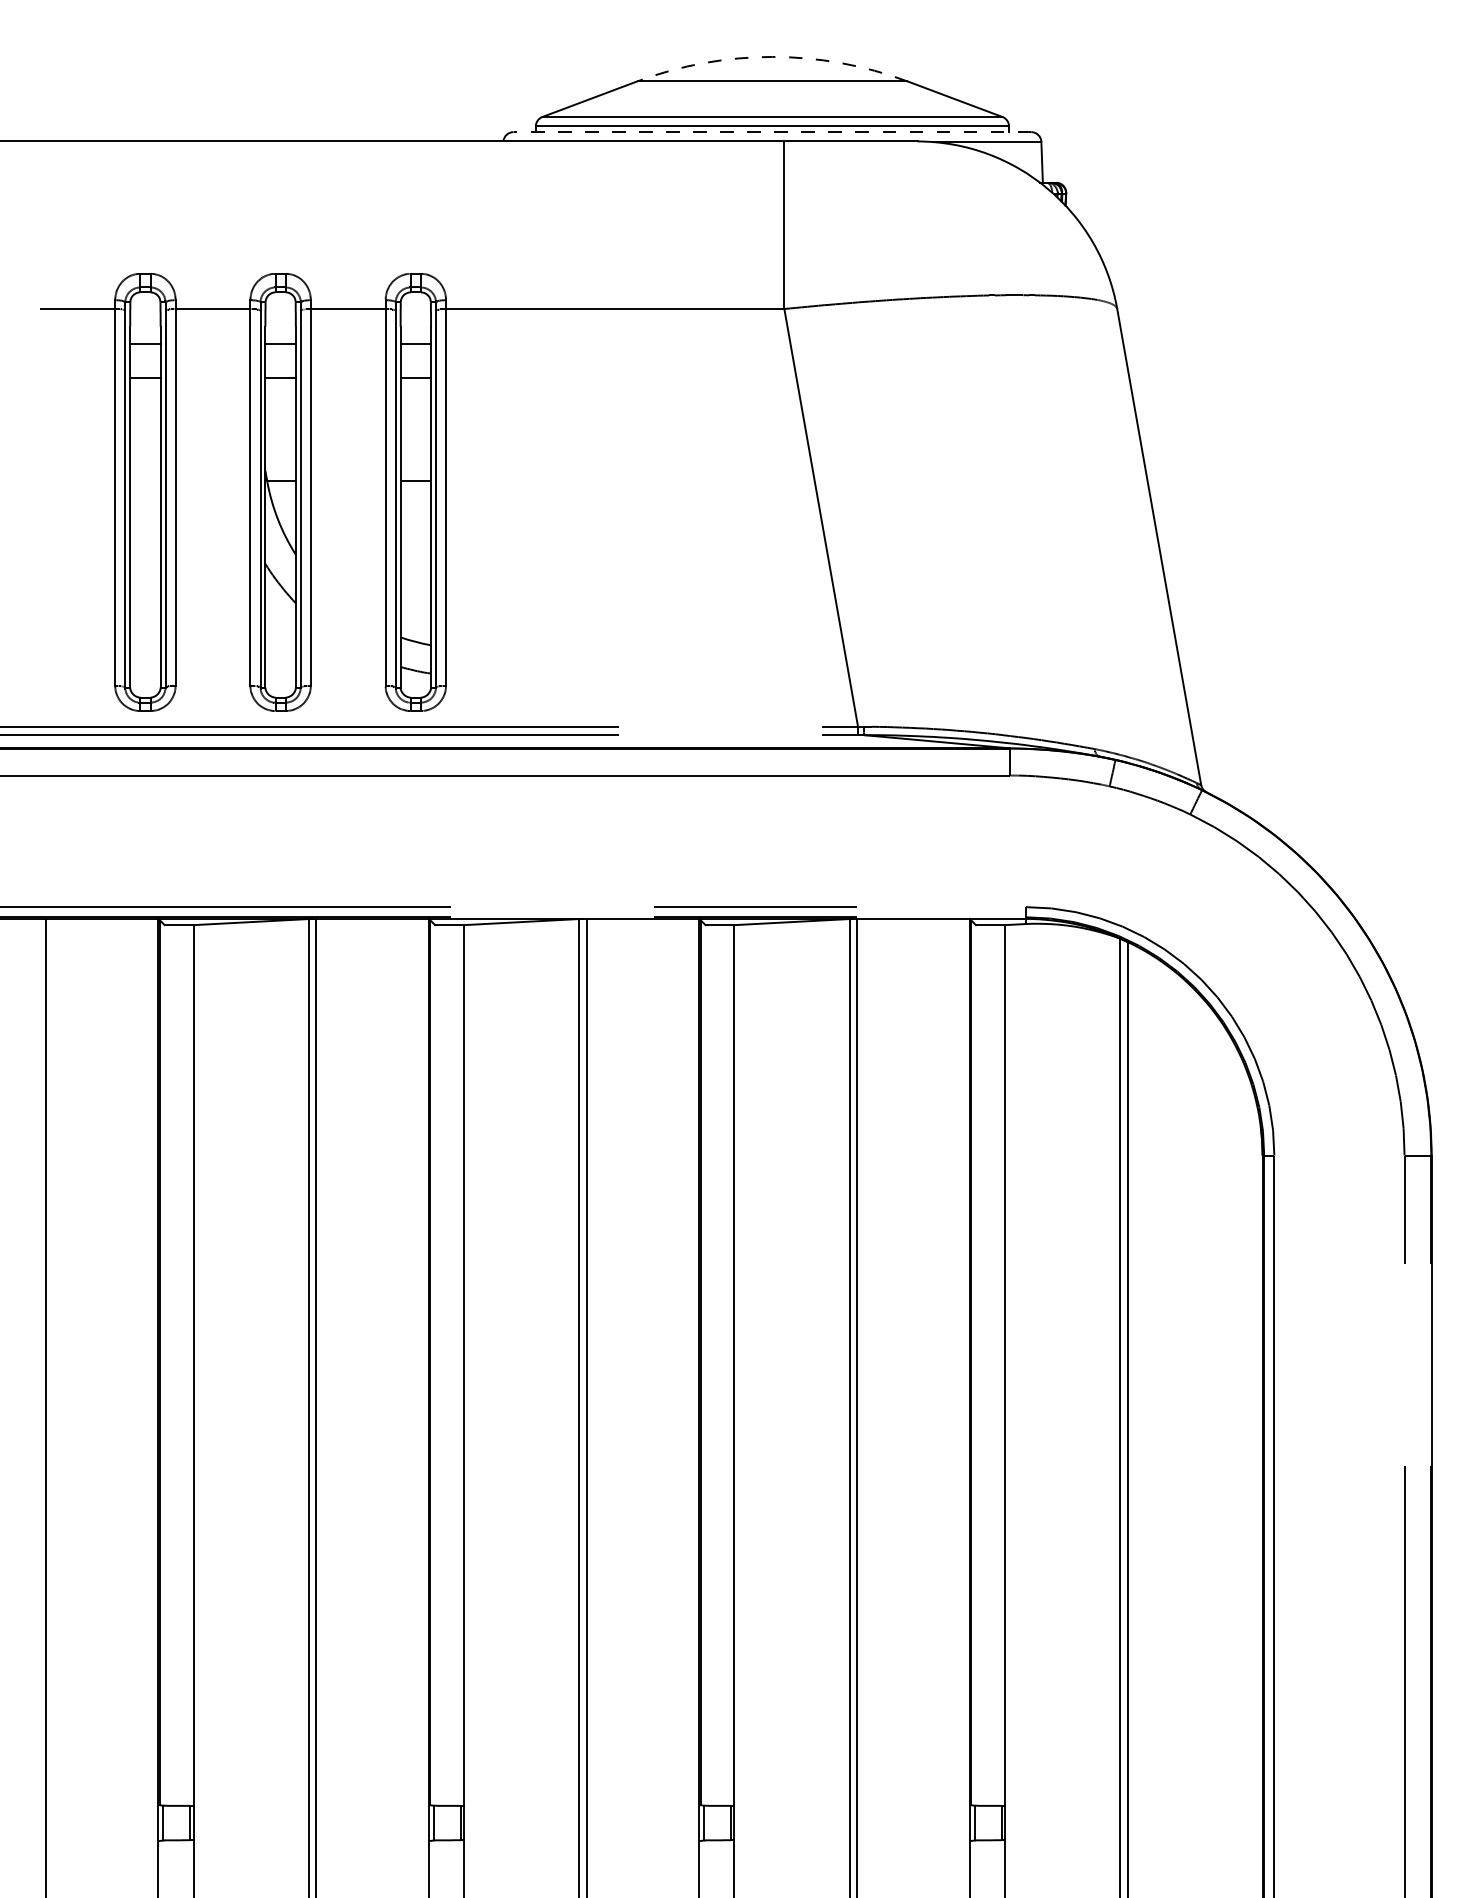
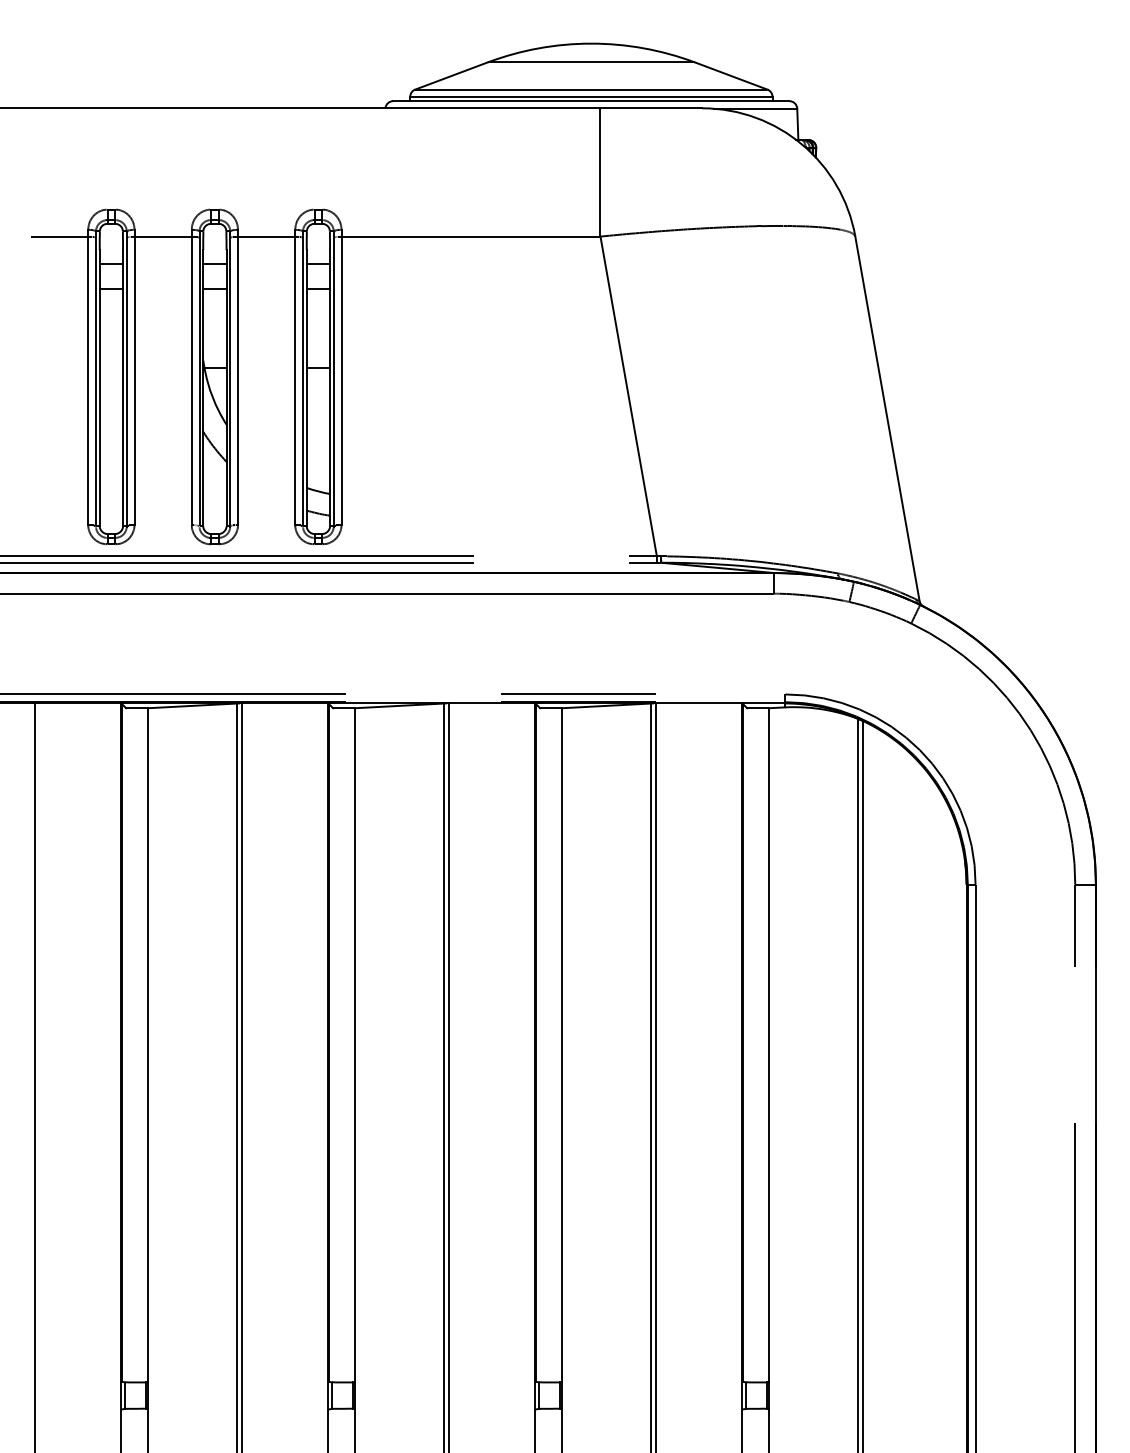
arc: (772, 56) -> (591, 43), dashed -> solid
line: (772, 132) -> (591, 101), dashed -> solid

